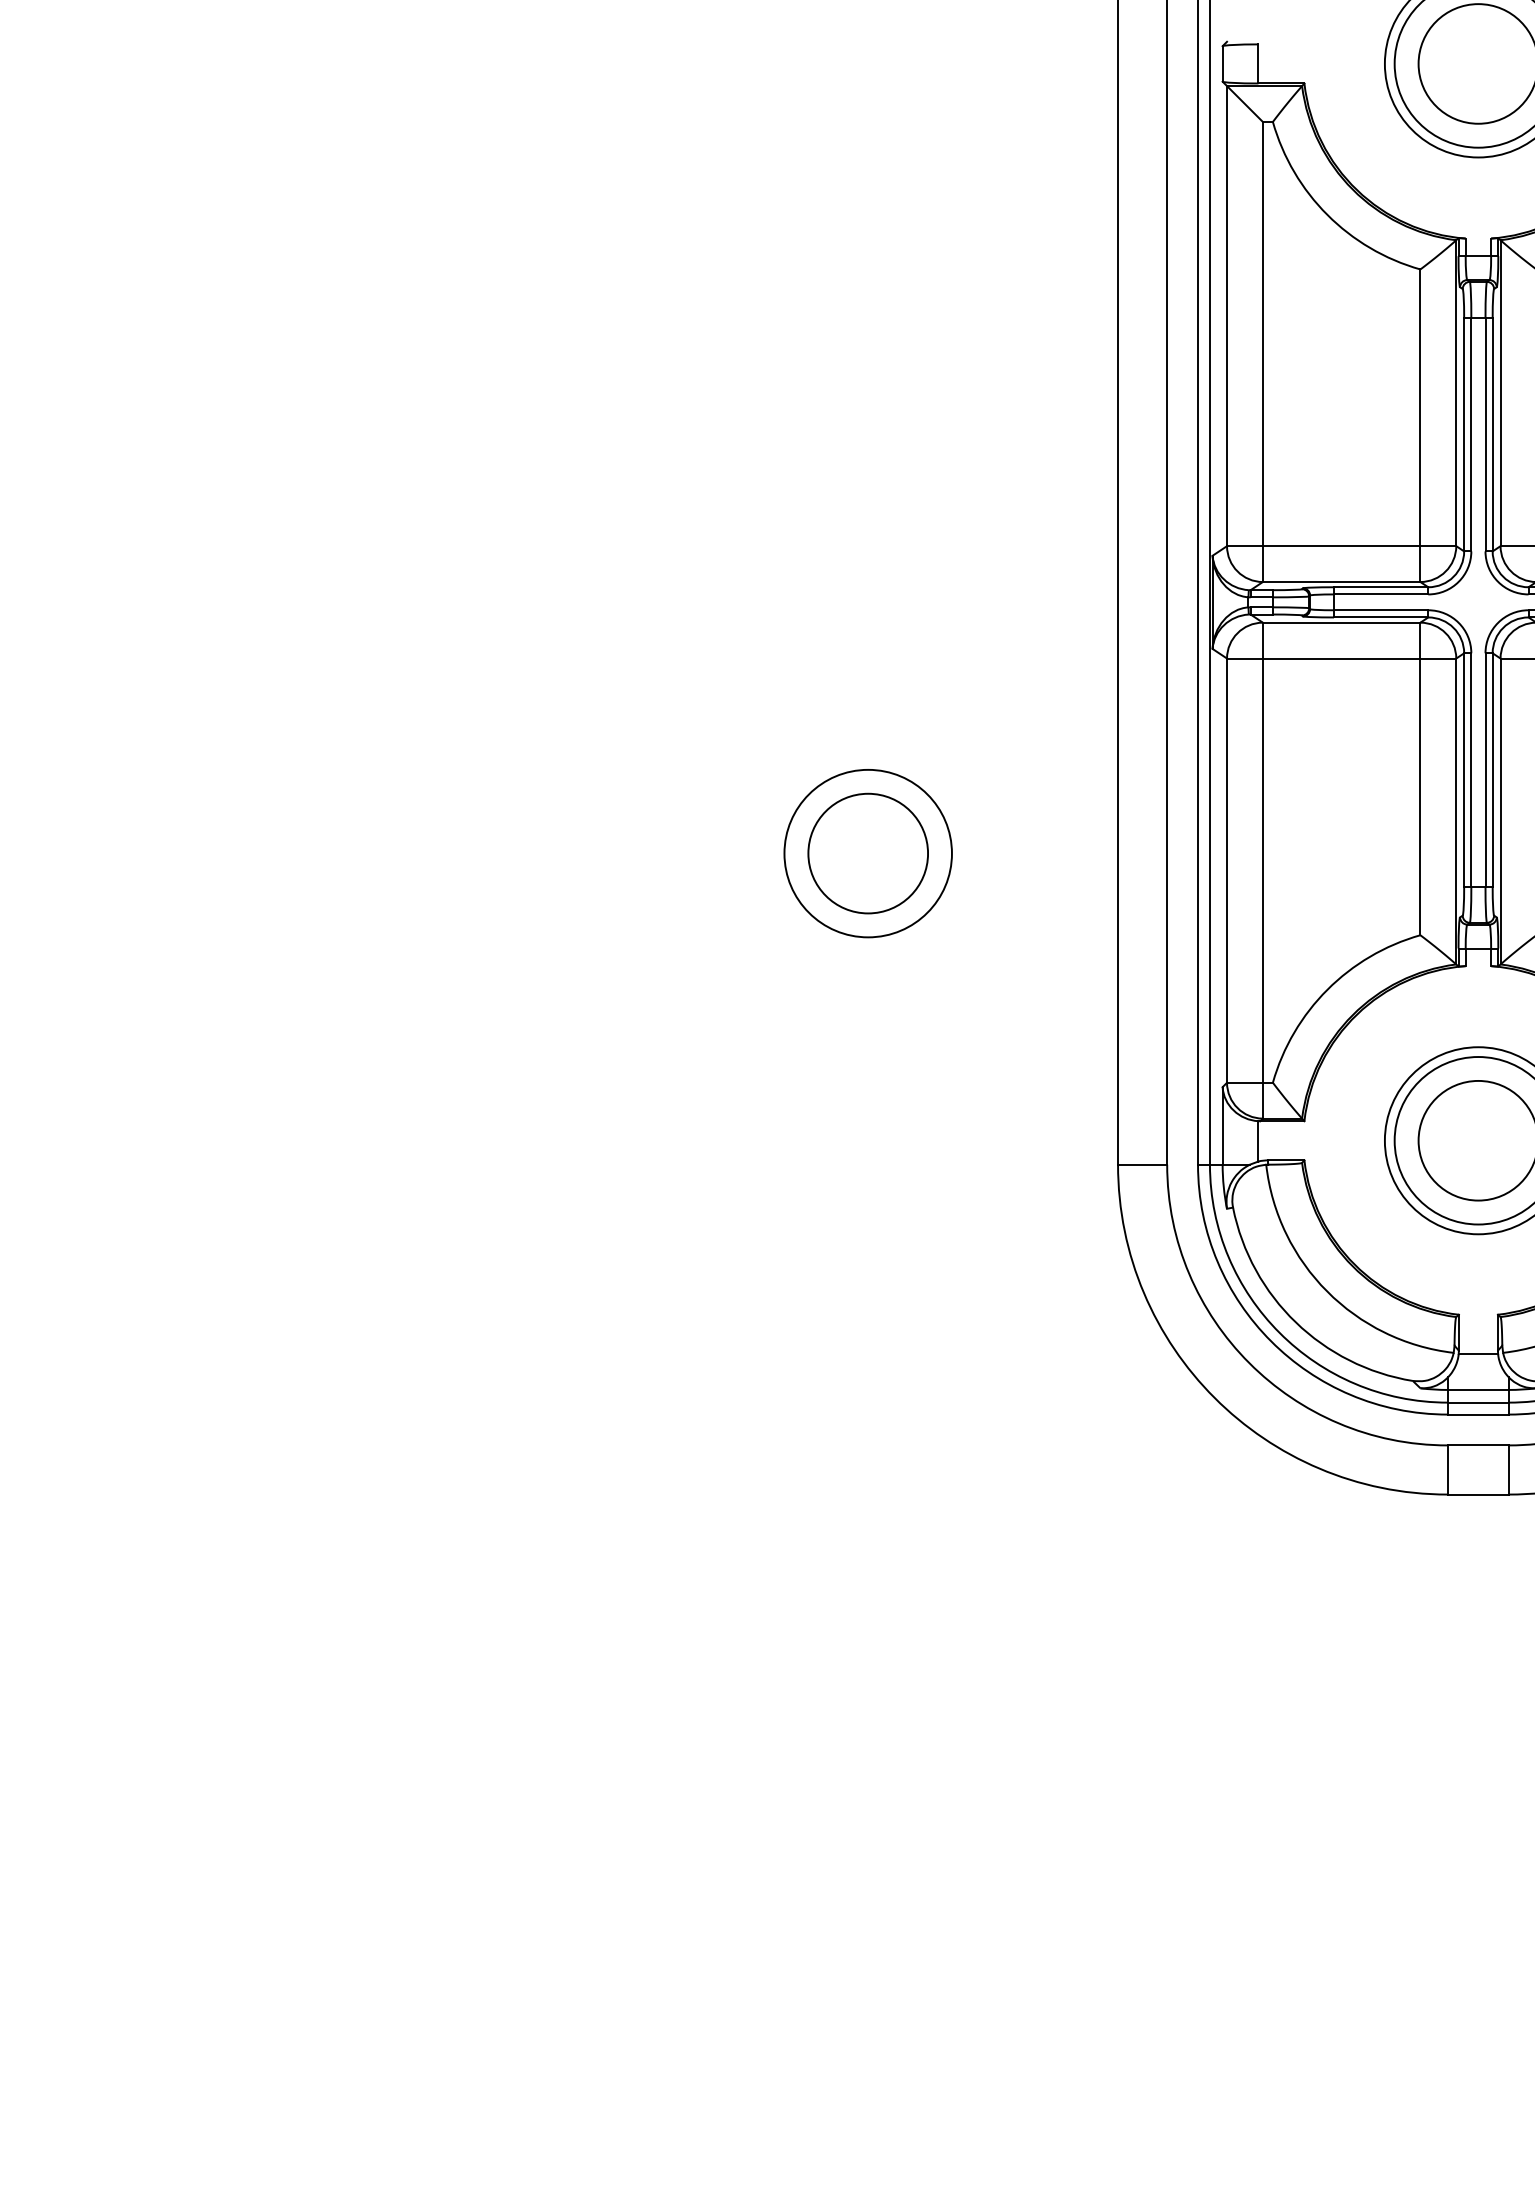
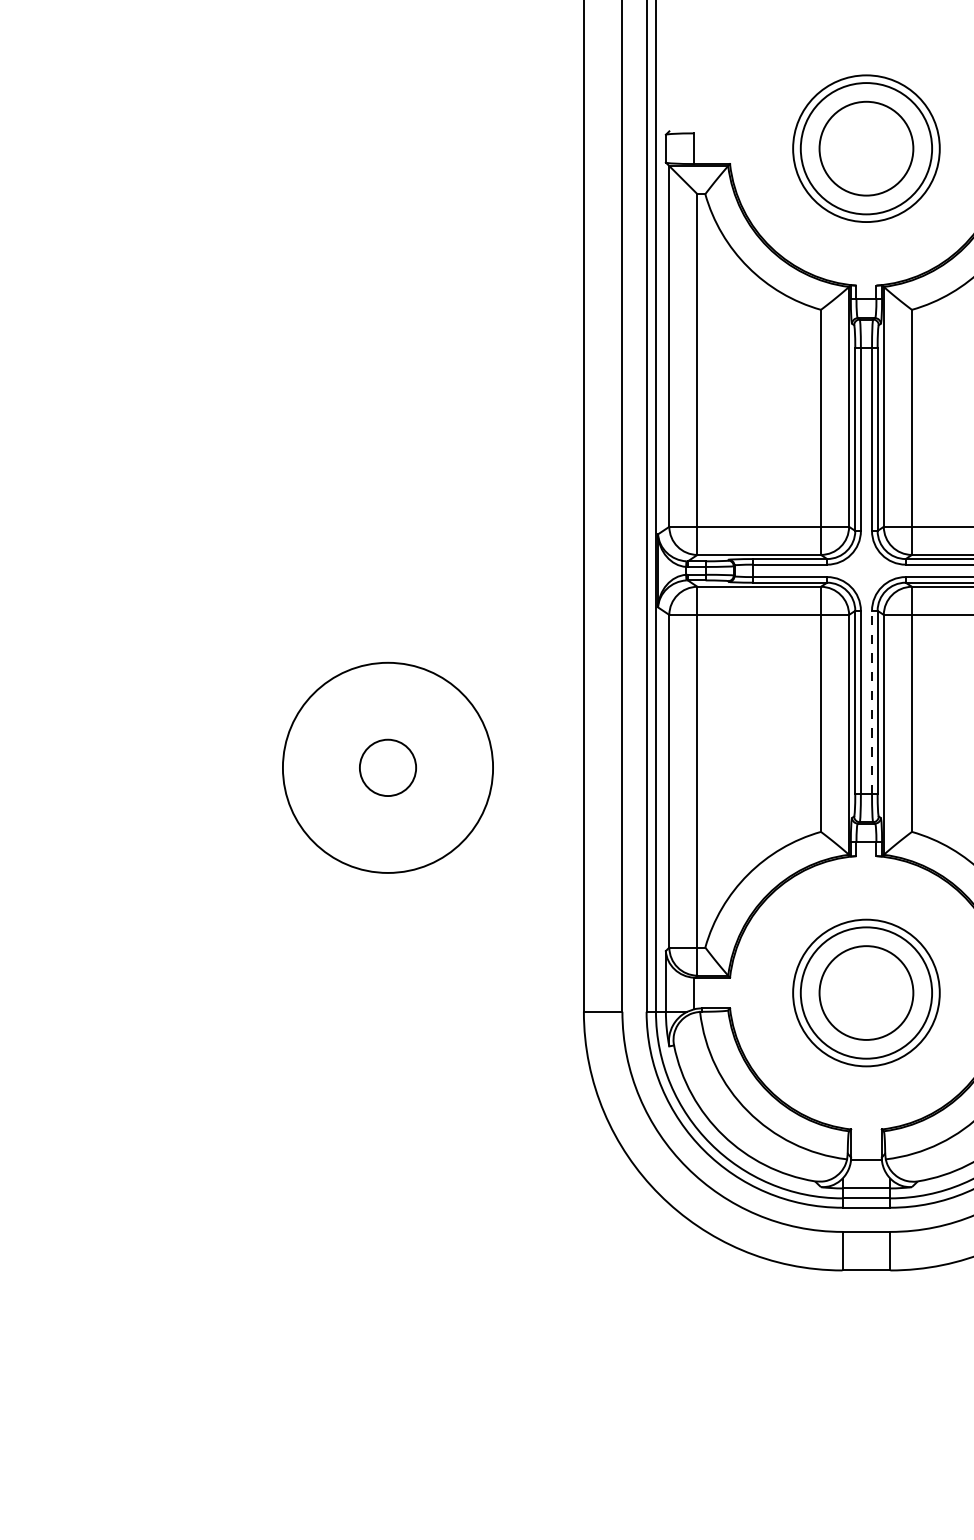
line: (1485, 770) -> (872, 702), solid -> dashed
circle: (867, 853) -> (387, 767), size x1.6
circle: (868, 853) -> (388, 767), size x0.6

